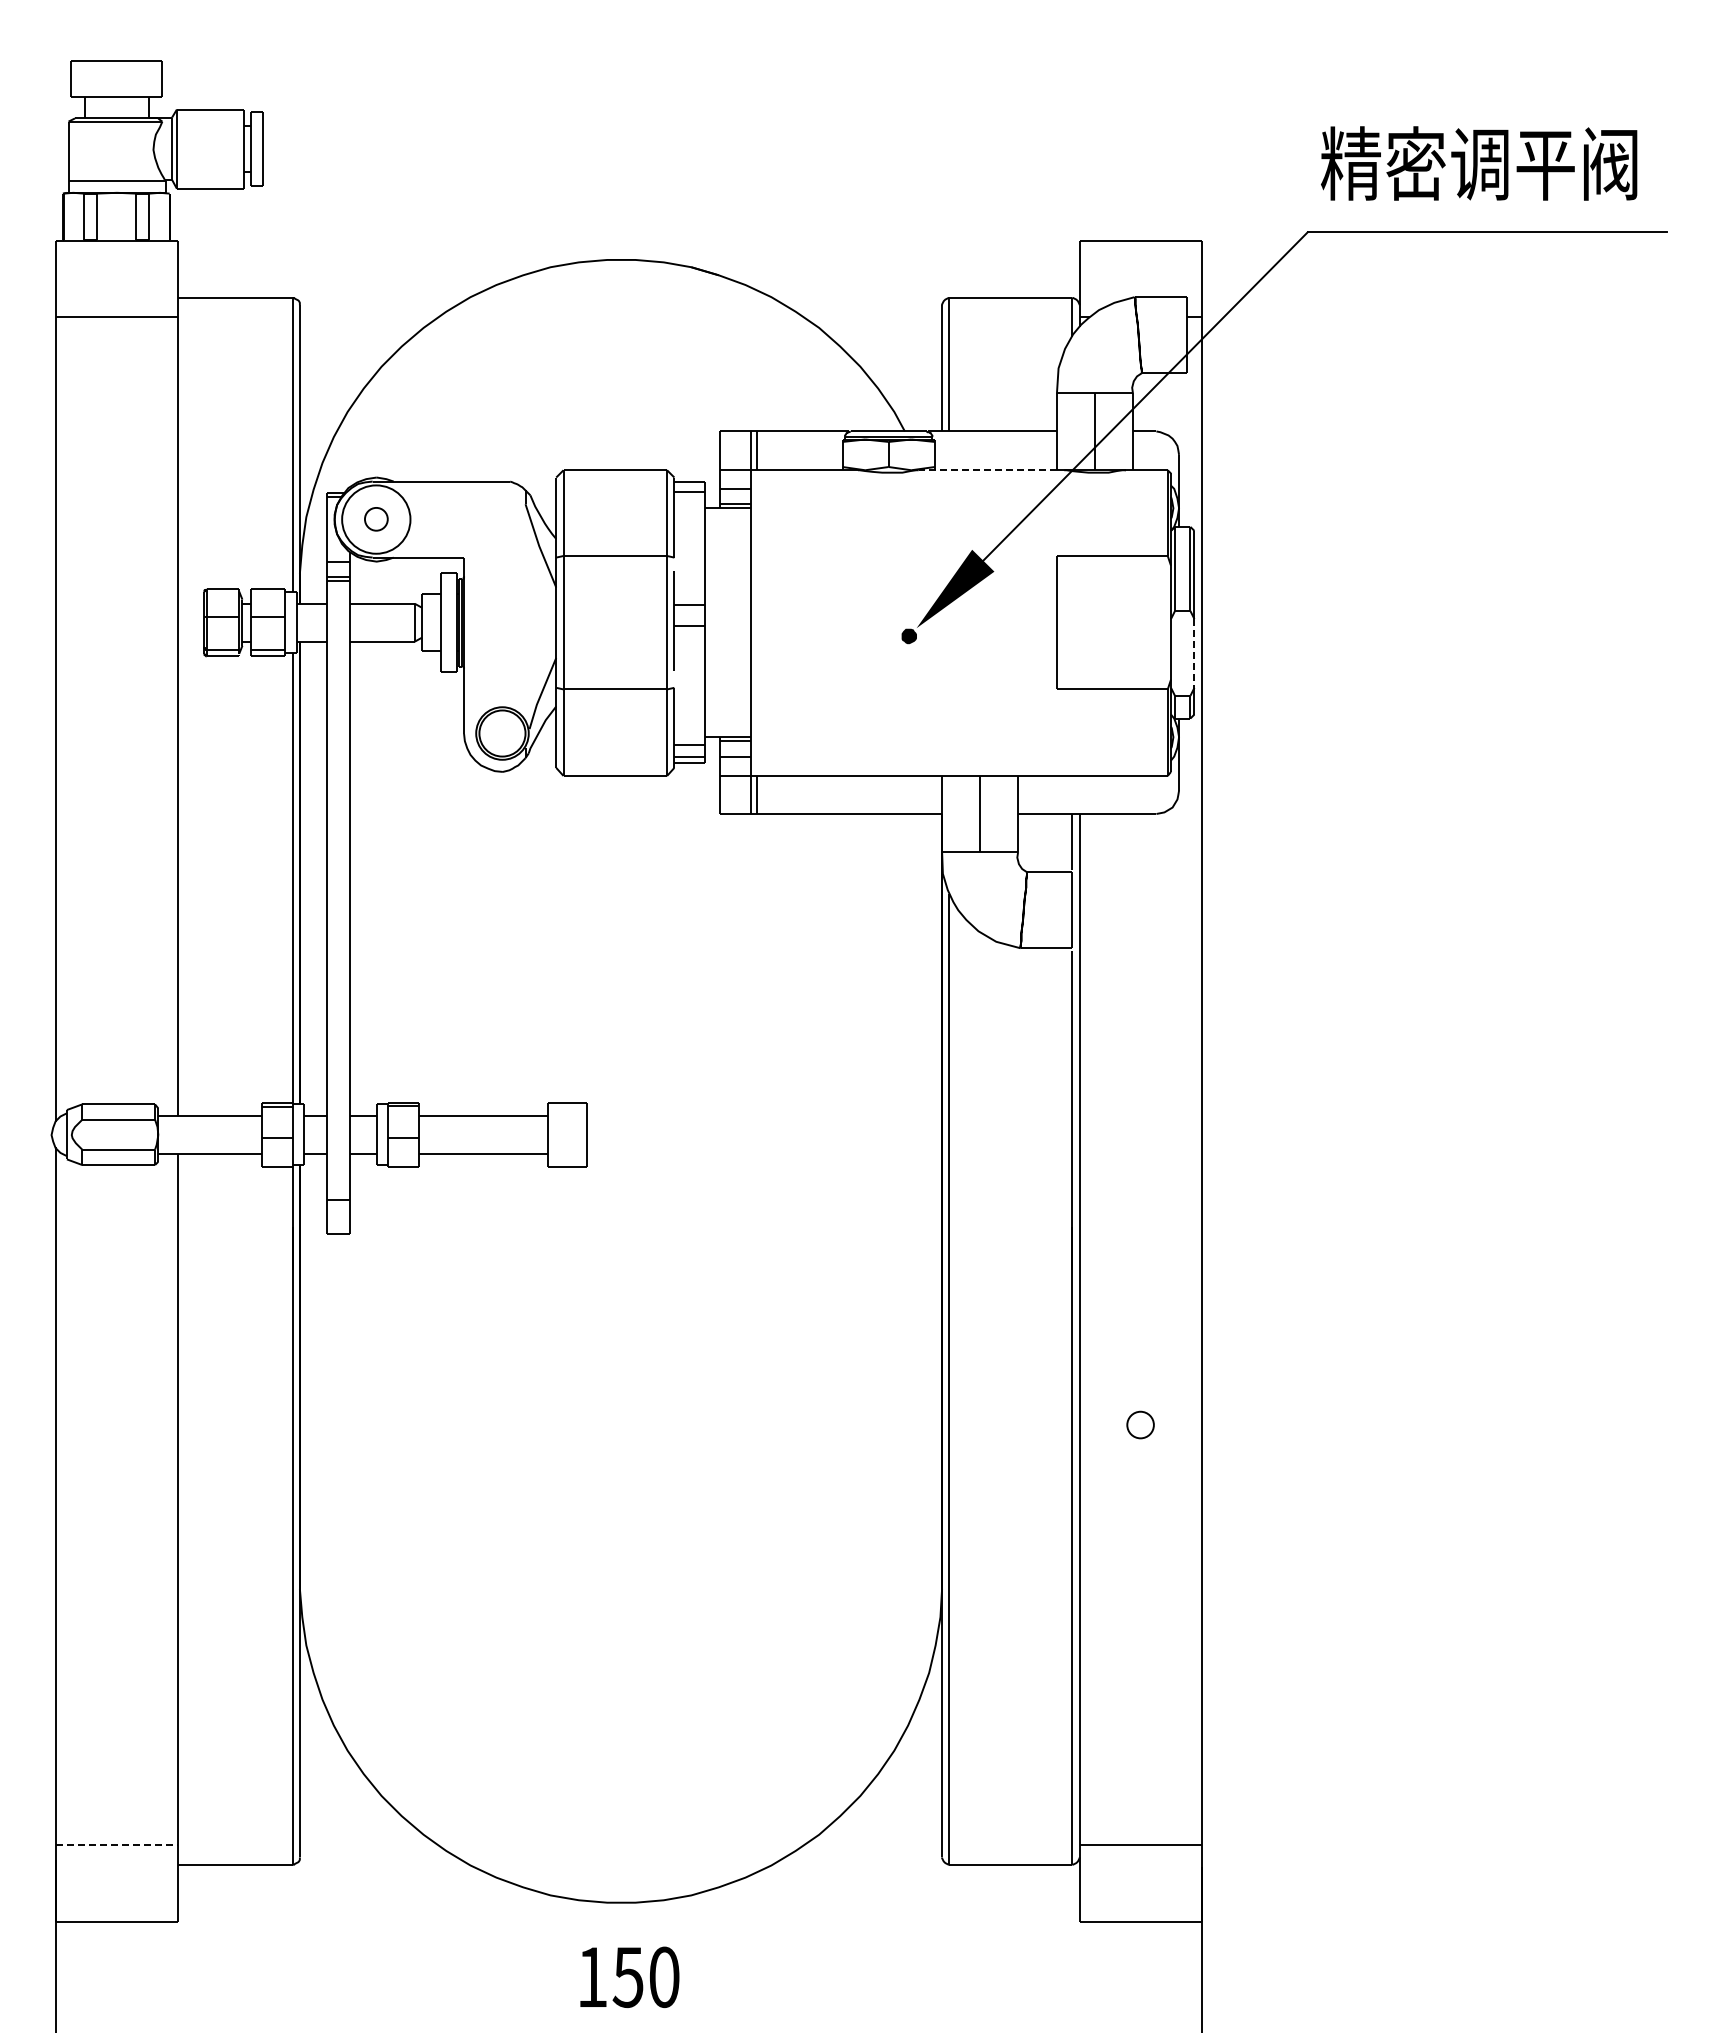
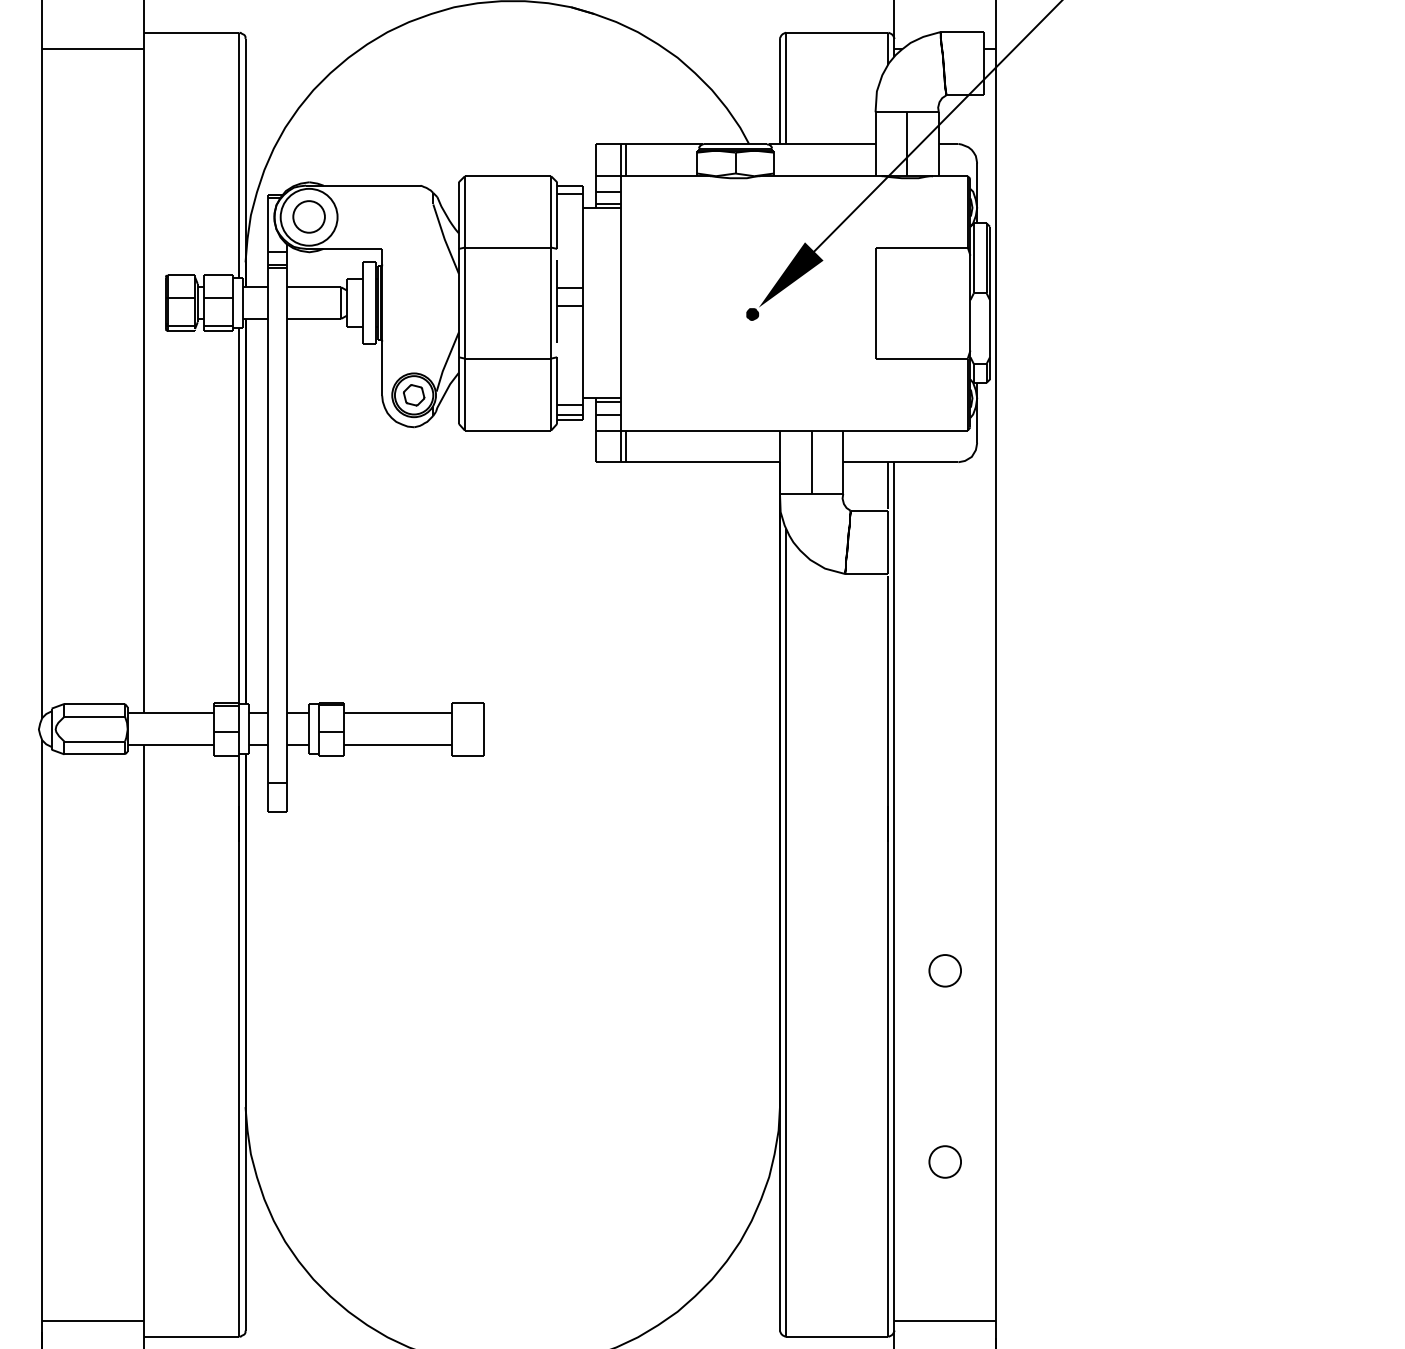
line: (987, 470) -> (817, 176), dashed -> solid
circle: (376, 519) -> (309, 217), size x1.67
line: (1194, 653) -> (990, 328), dashed -> solid
part: (502, 733) -> (414, 395), added
circle: (1140, 1424) -> (945, 970), size x1.43
circle: (1140, 1654) -> (945, 1161), added
line: (117, 1845) -> (93, 1320), dashed -> solid

